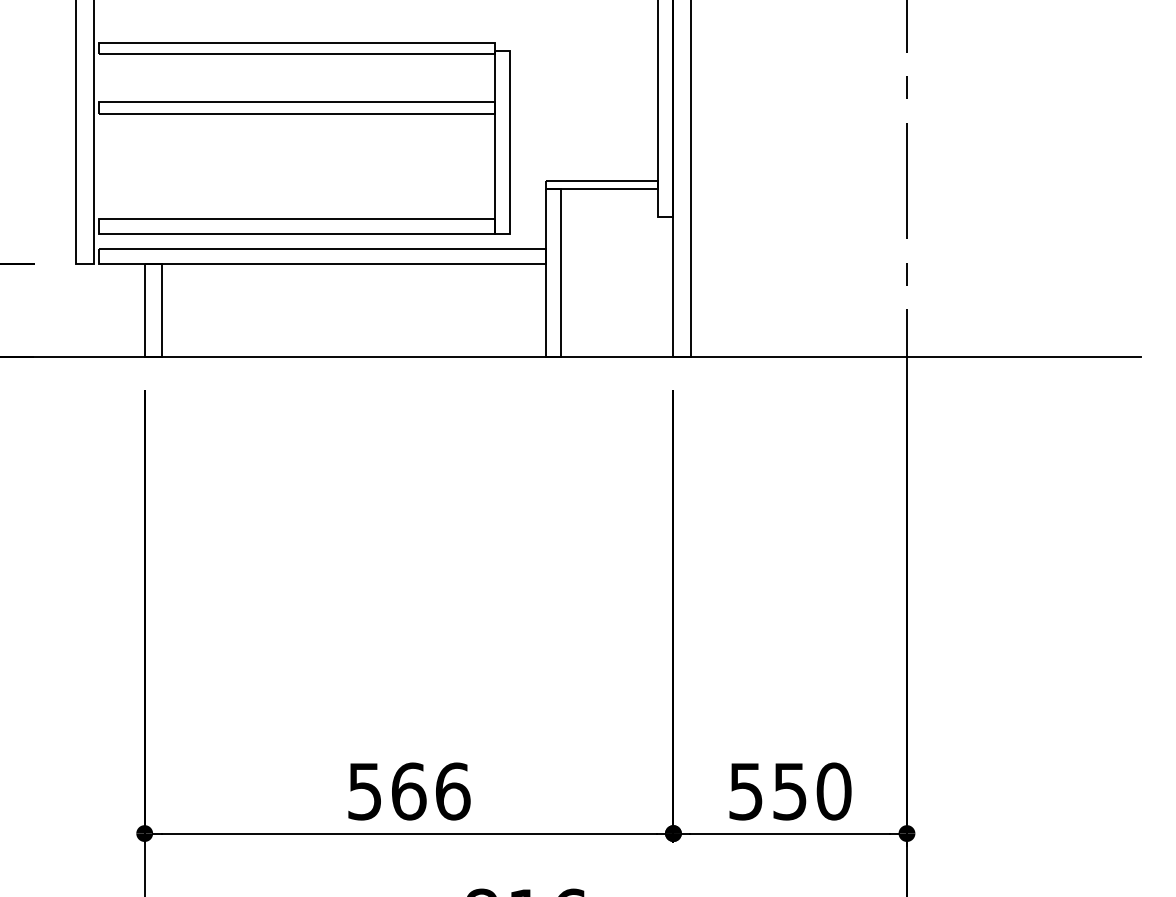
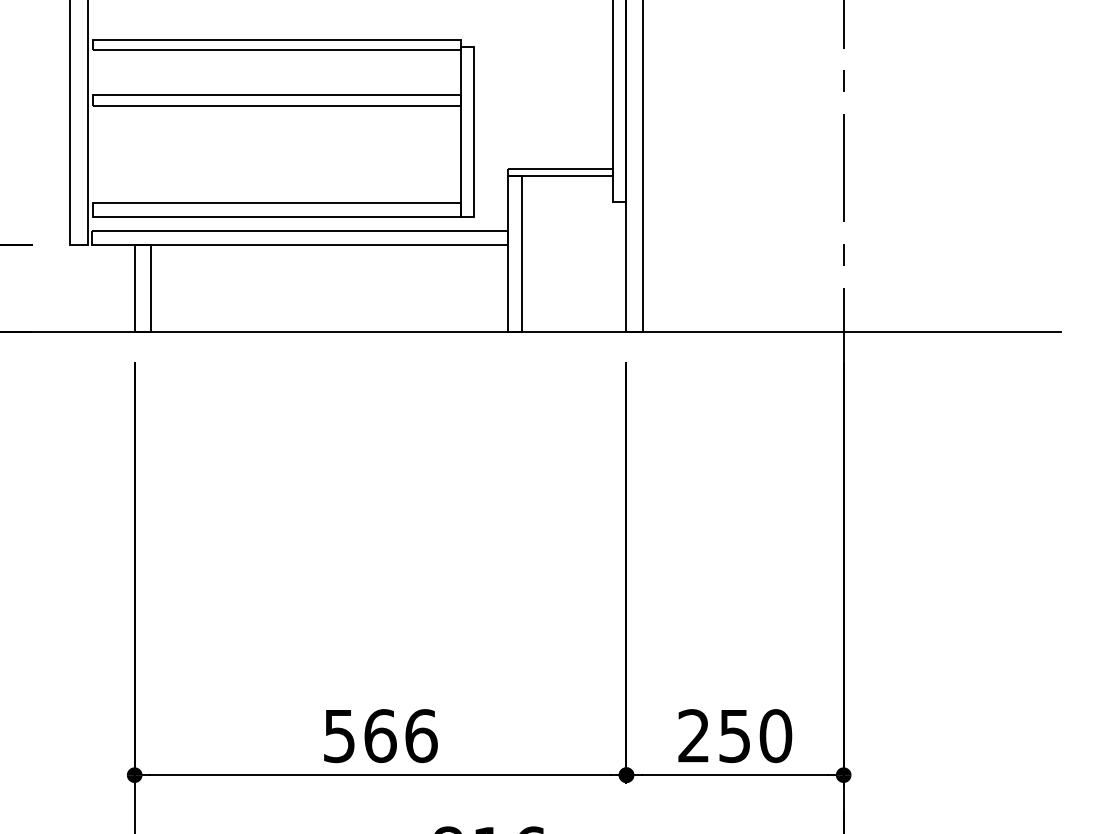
text: (745, 791) -> (693, 736), 550 -> 250

